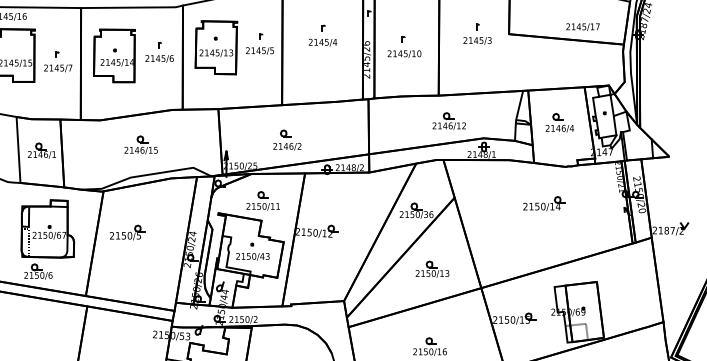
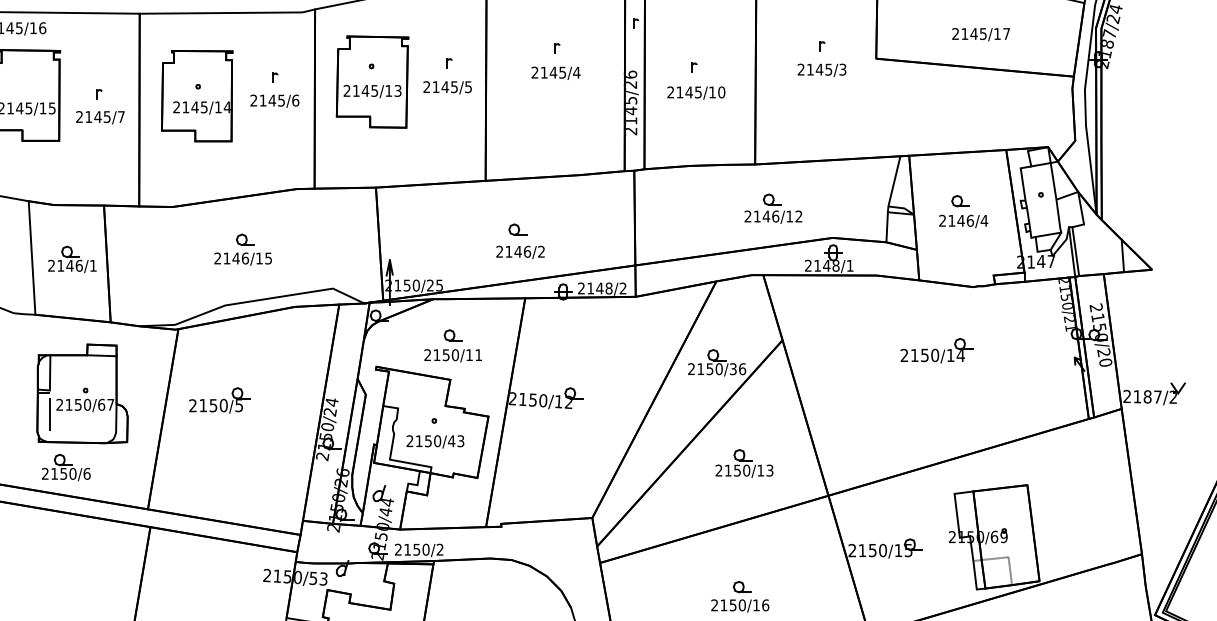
text: (582, 26) -> (980, 33), moved
part: (287, 139) -> (520, 239), moved

